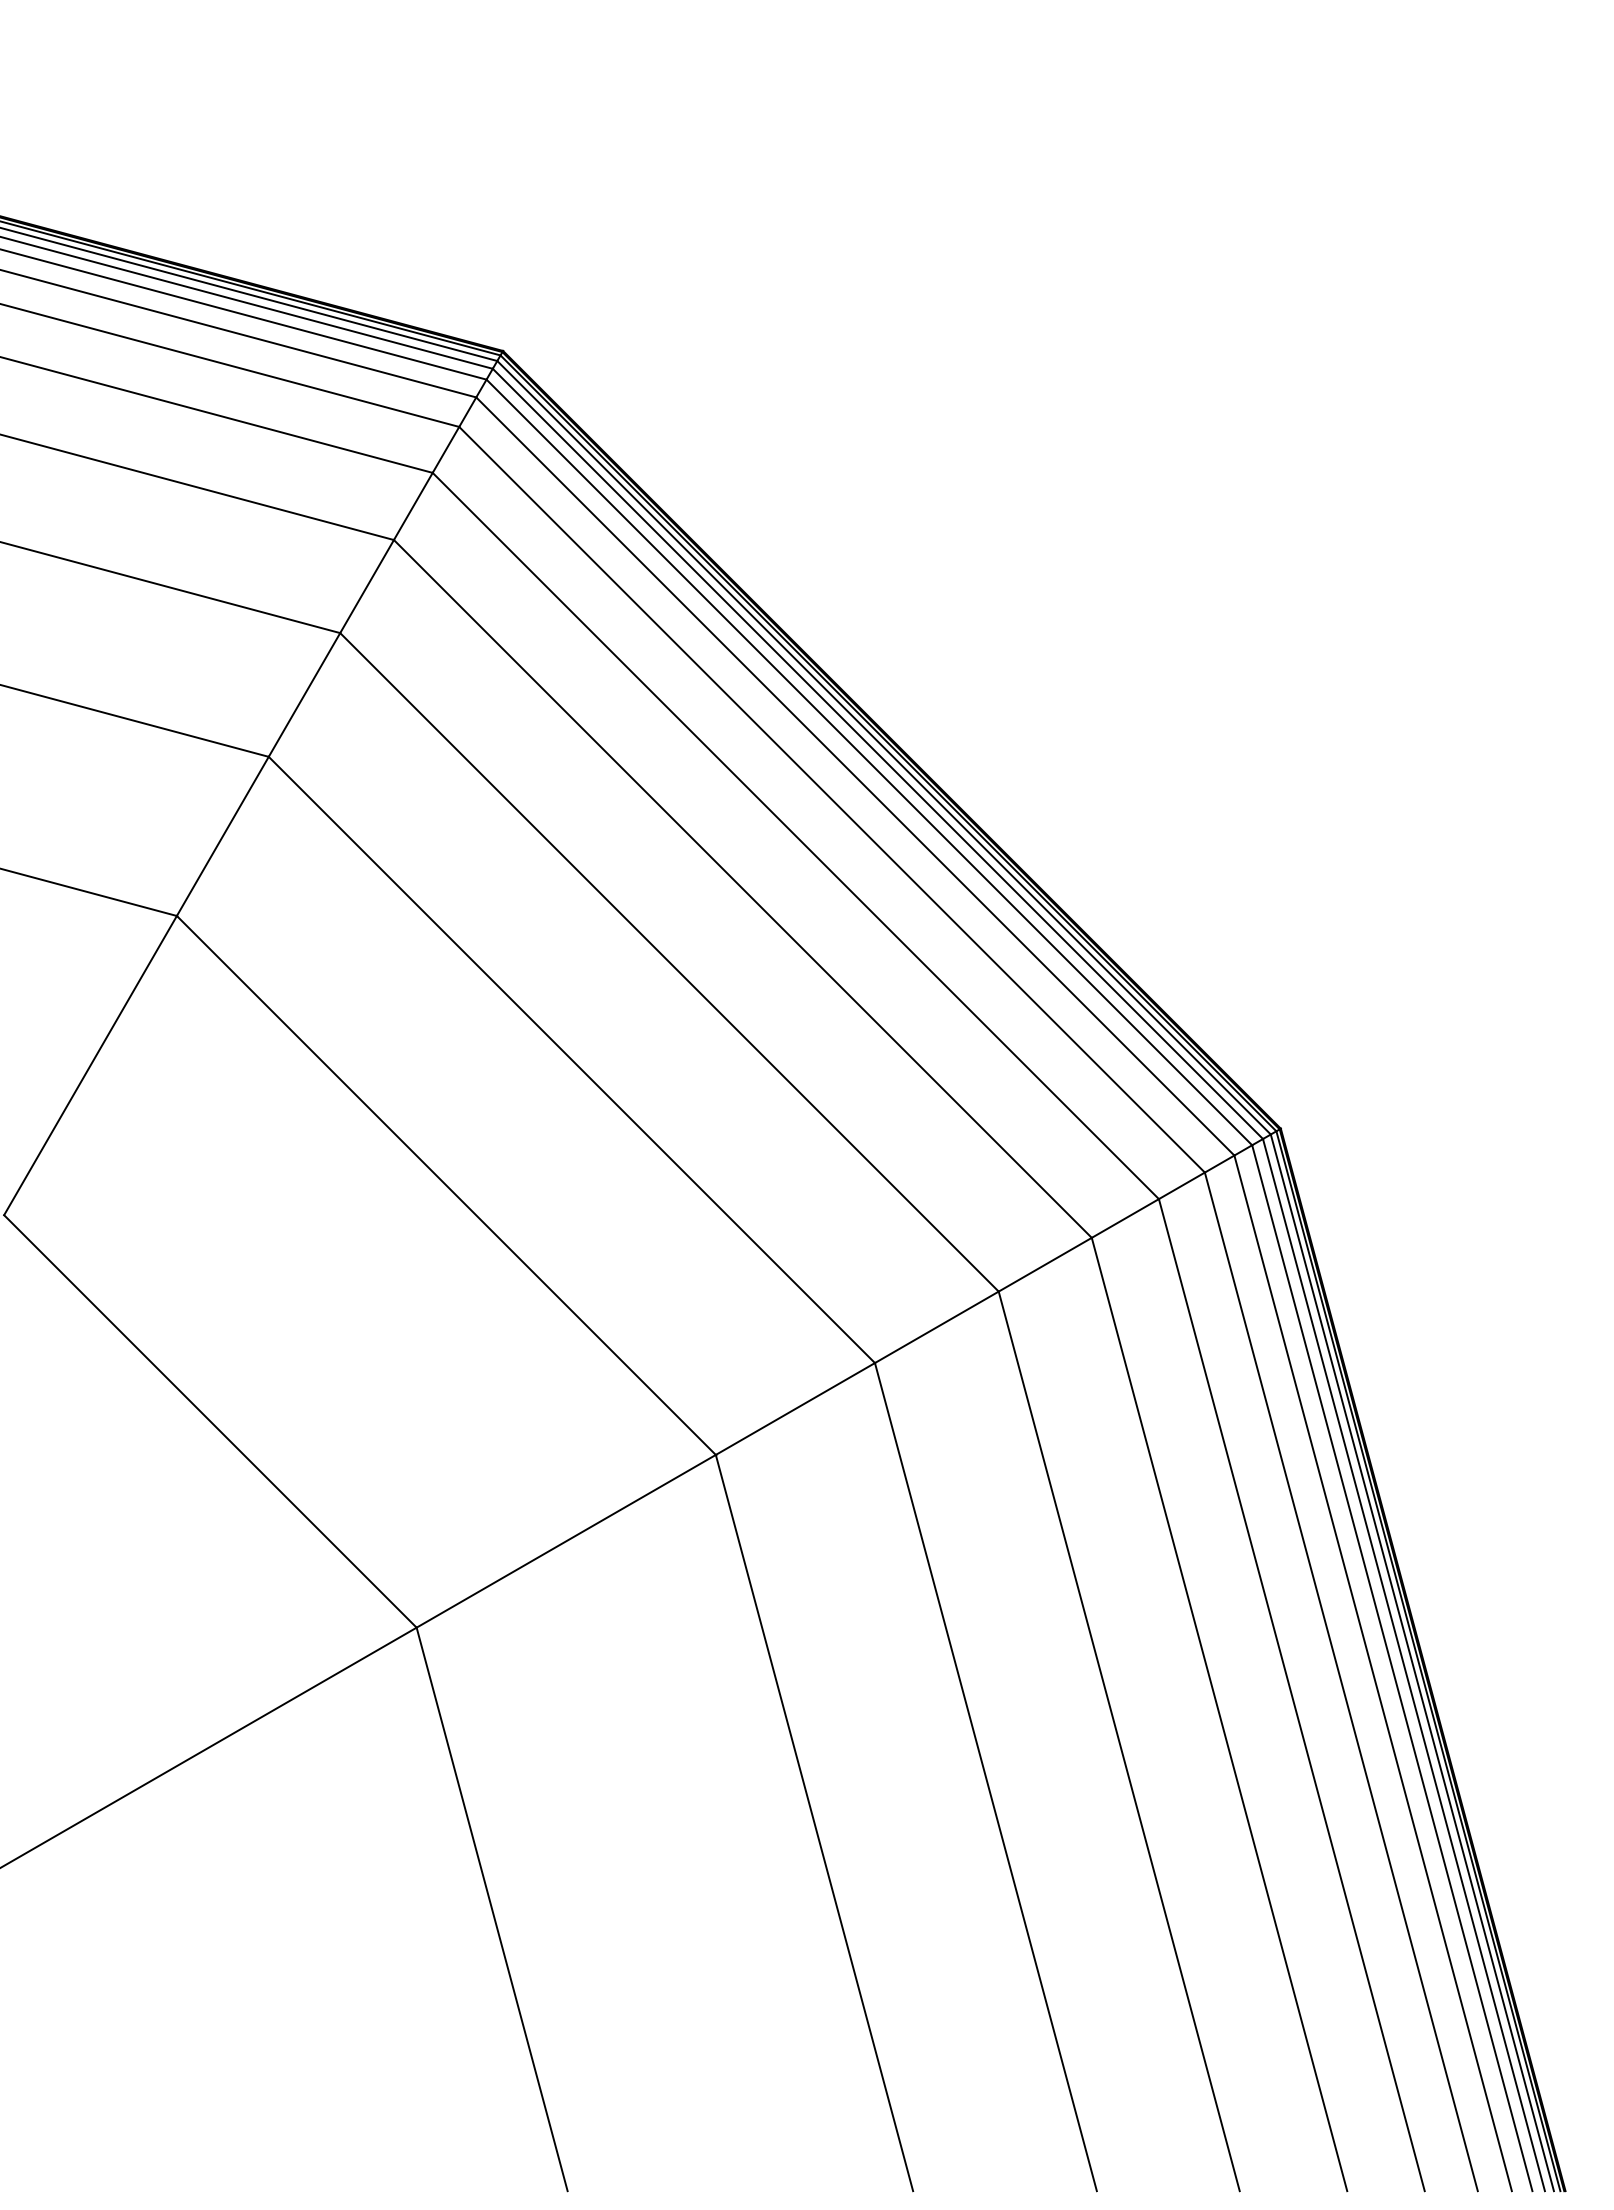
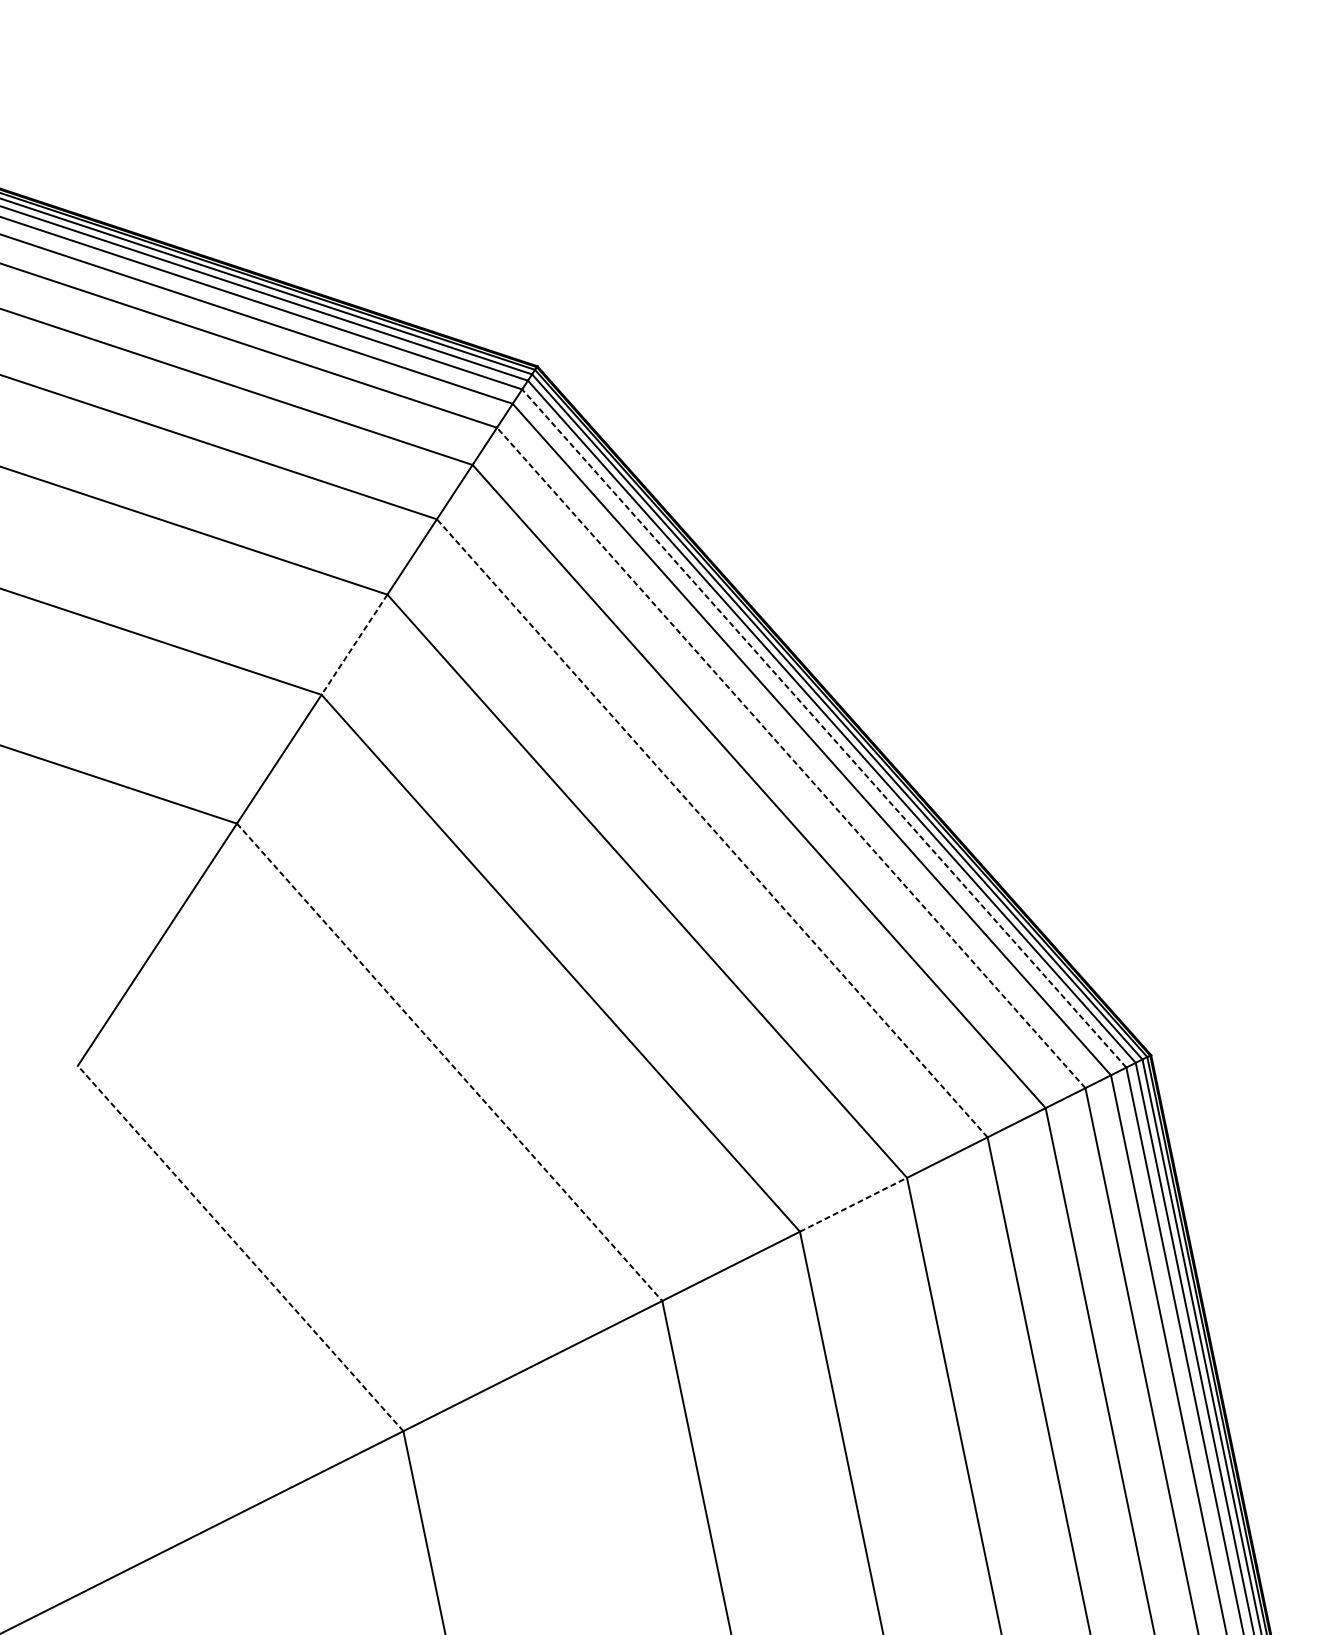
line: (304, 695) -> (354, 645), solid -> dashed
line: (869, 762) -> (824, 728), solid -> dashed
line: (831, 799) -> (790, 757), solid -> dashed
line: (742, 888) -> (711, 827), solid -> dashed
line: (446, 1185) -> (449, 1062), solid -> dashed
line: (937, 1327) -> (854, 1204), solid -> dashed
line: (210, 1421) -> (240, 1248), solid -> dashed

